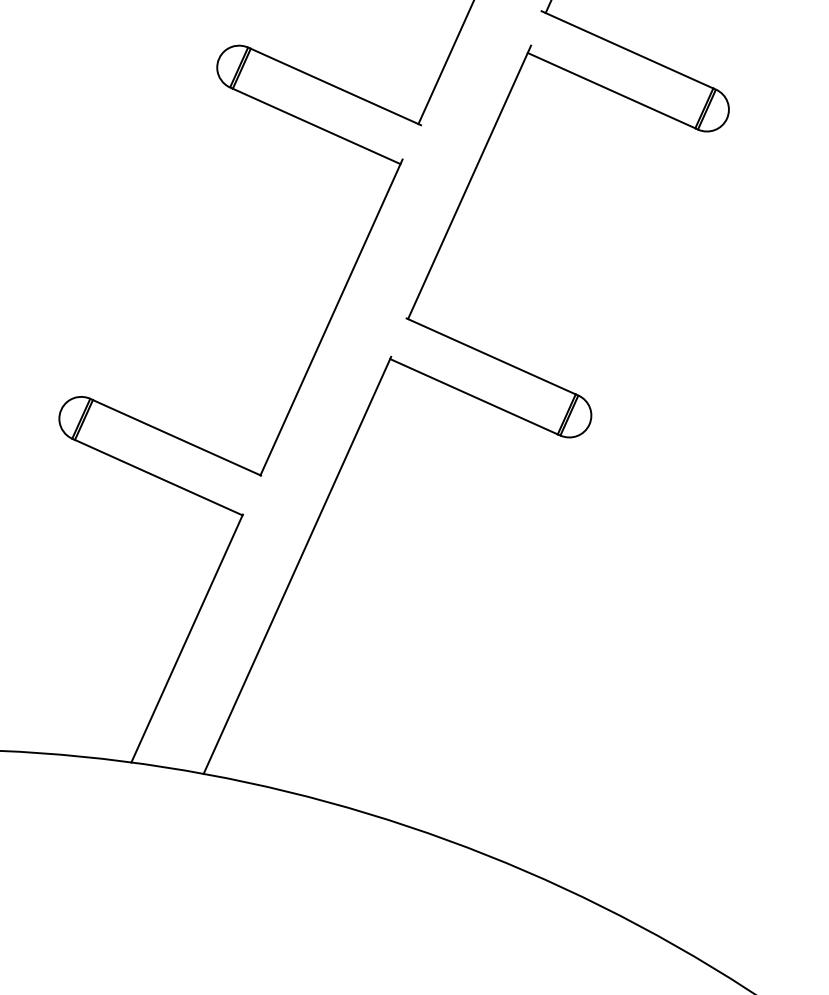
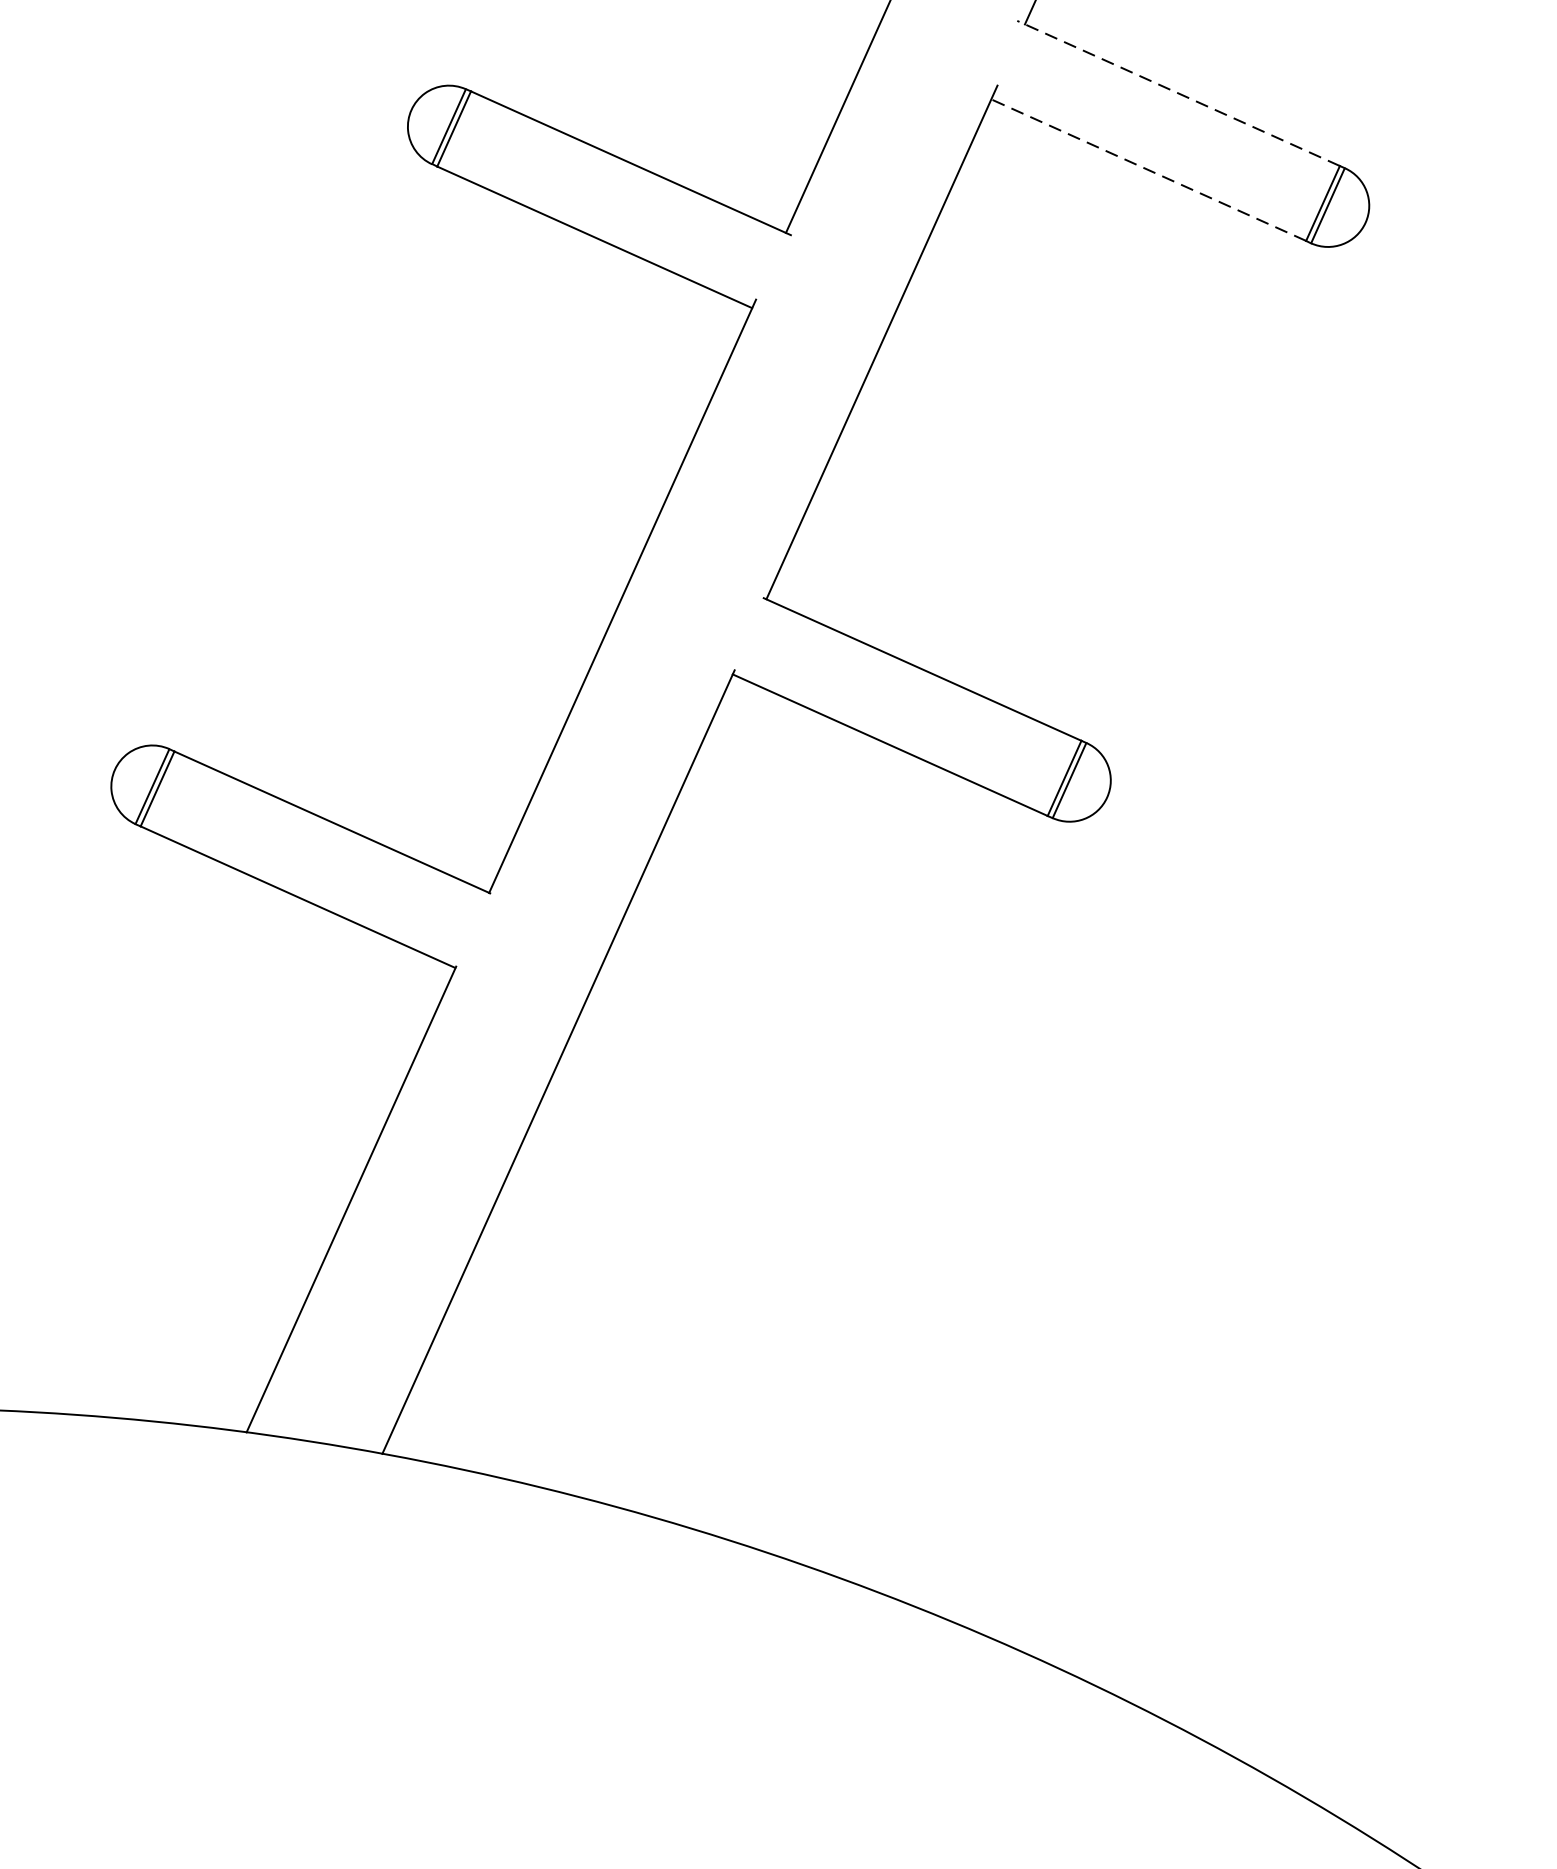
line: (627, 49) -> (1178, 92), solid -> dashed
line: (611, 90) -> (1148, 169), solid -> dashed

